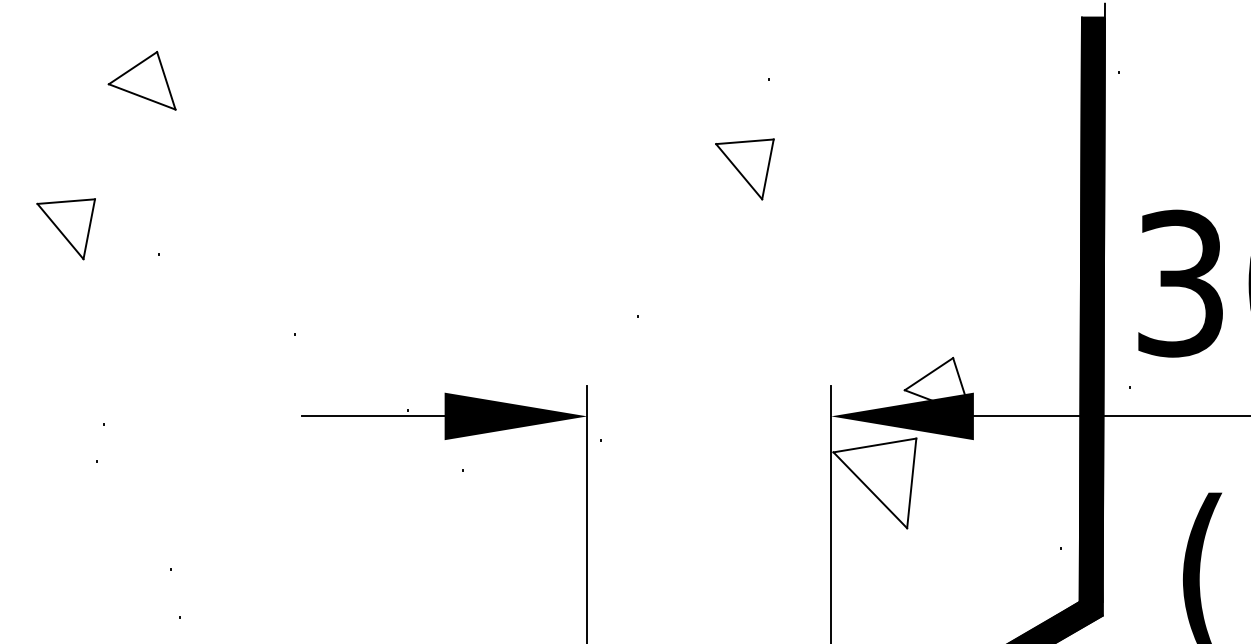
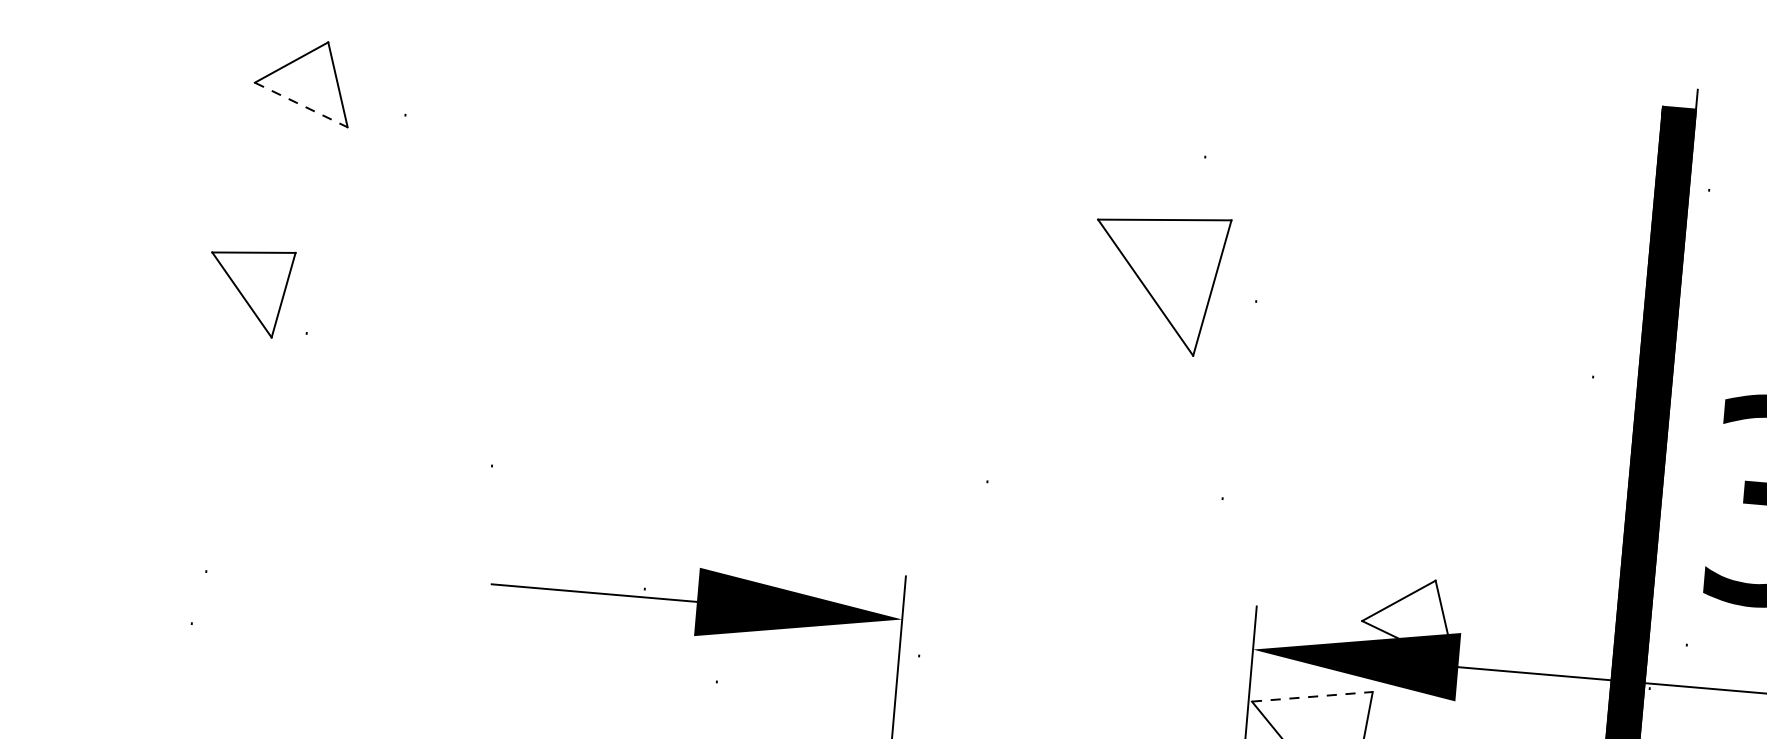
line: (142, 96) -> (301, 104), solid -> dashed
part: (744, 169) -> (1158, 283), size x1.6
part: (65, 229) -> (249, 292), moved
line: (874, 445) -> (1311, 696), solid -> dashed

